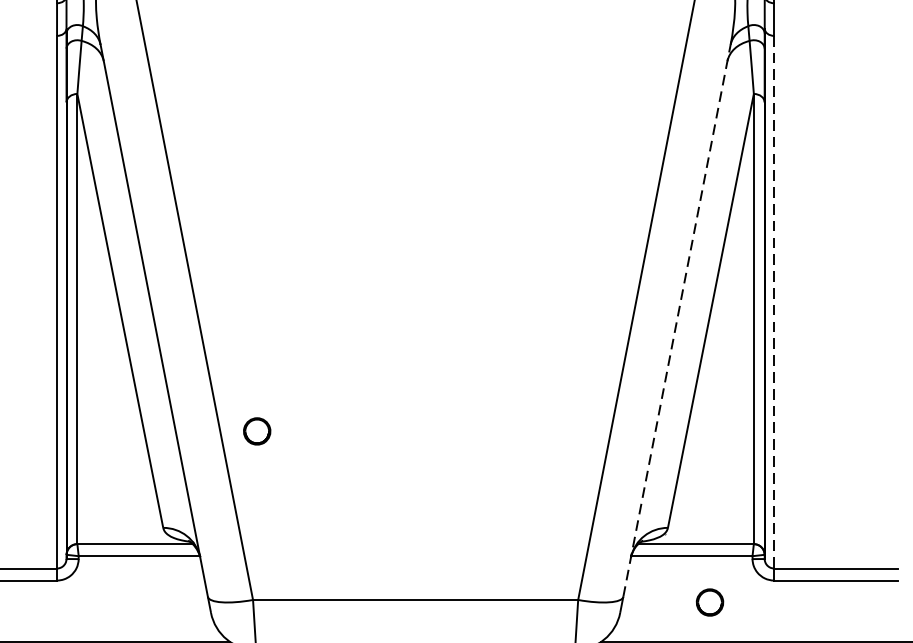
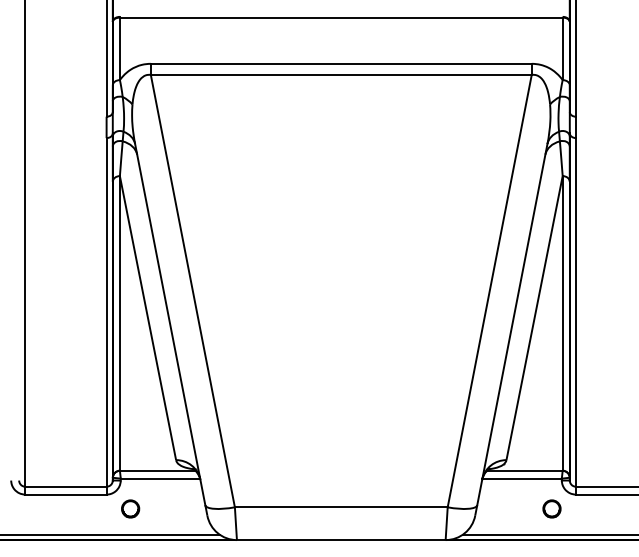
line: (774, 302) -> (576, 312), dashed -> solid
line: (677, 320) -> (512, 324), dashed -> solid
part: (257, 430) -> (130, 508), moved
part: (709, 601) -> (551, 508), moved

